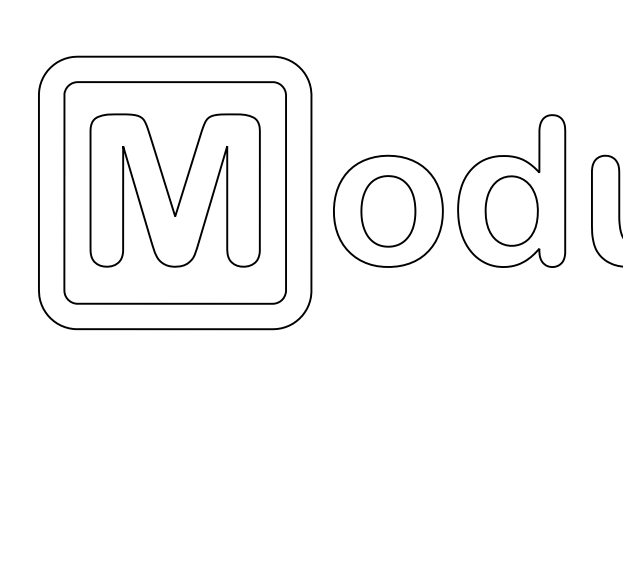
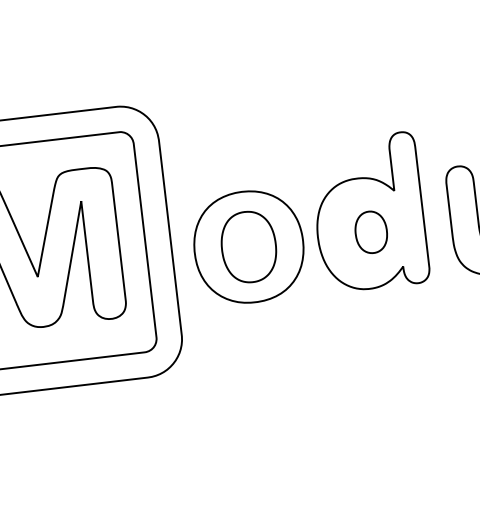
part: (511, 210) -> (371, 231), size x0.6

